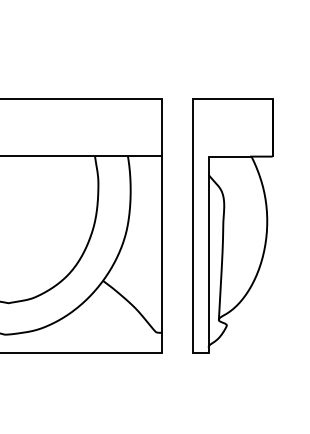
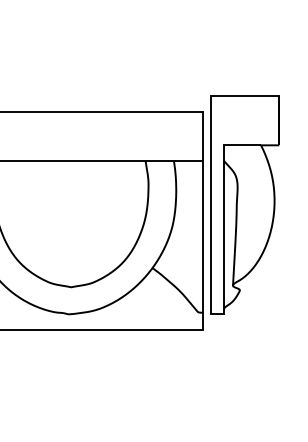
part: (232, 225) -> (244, 204), moved

